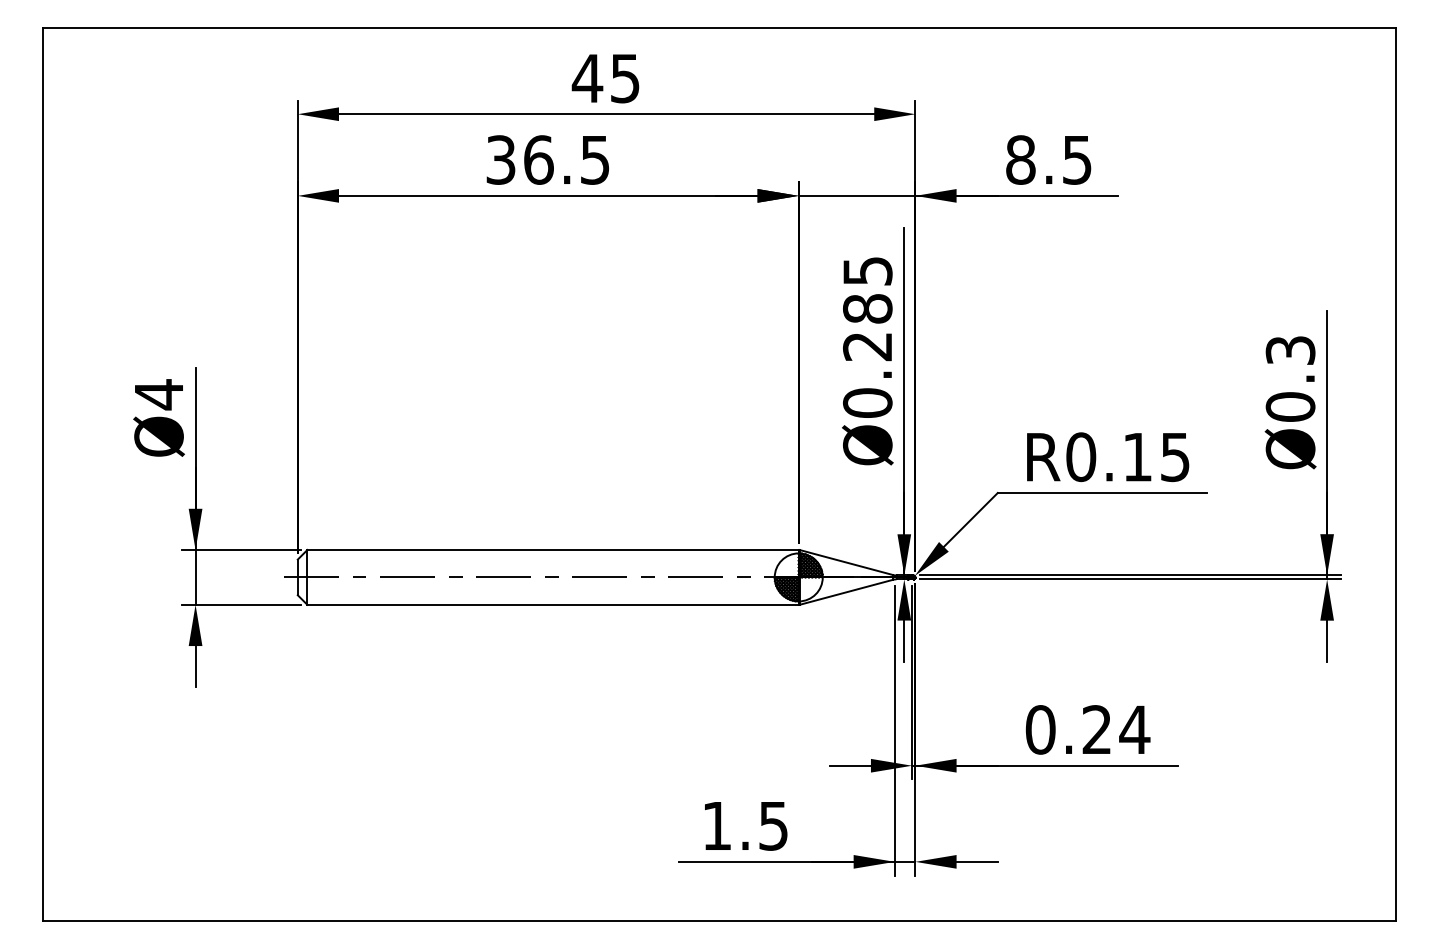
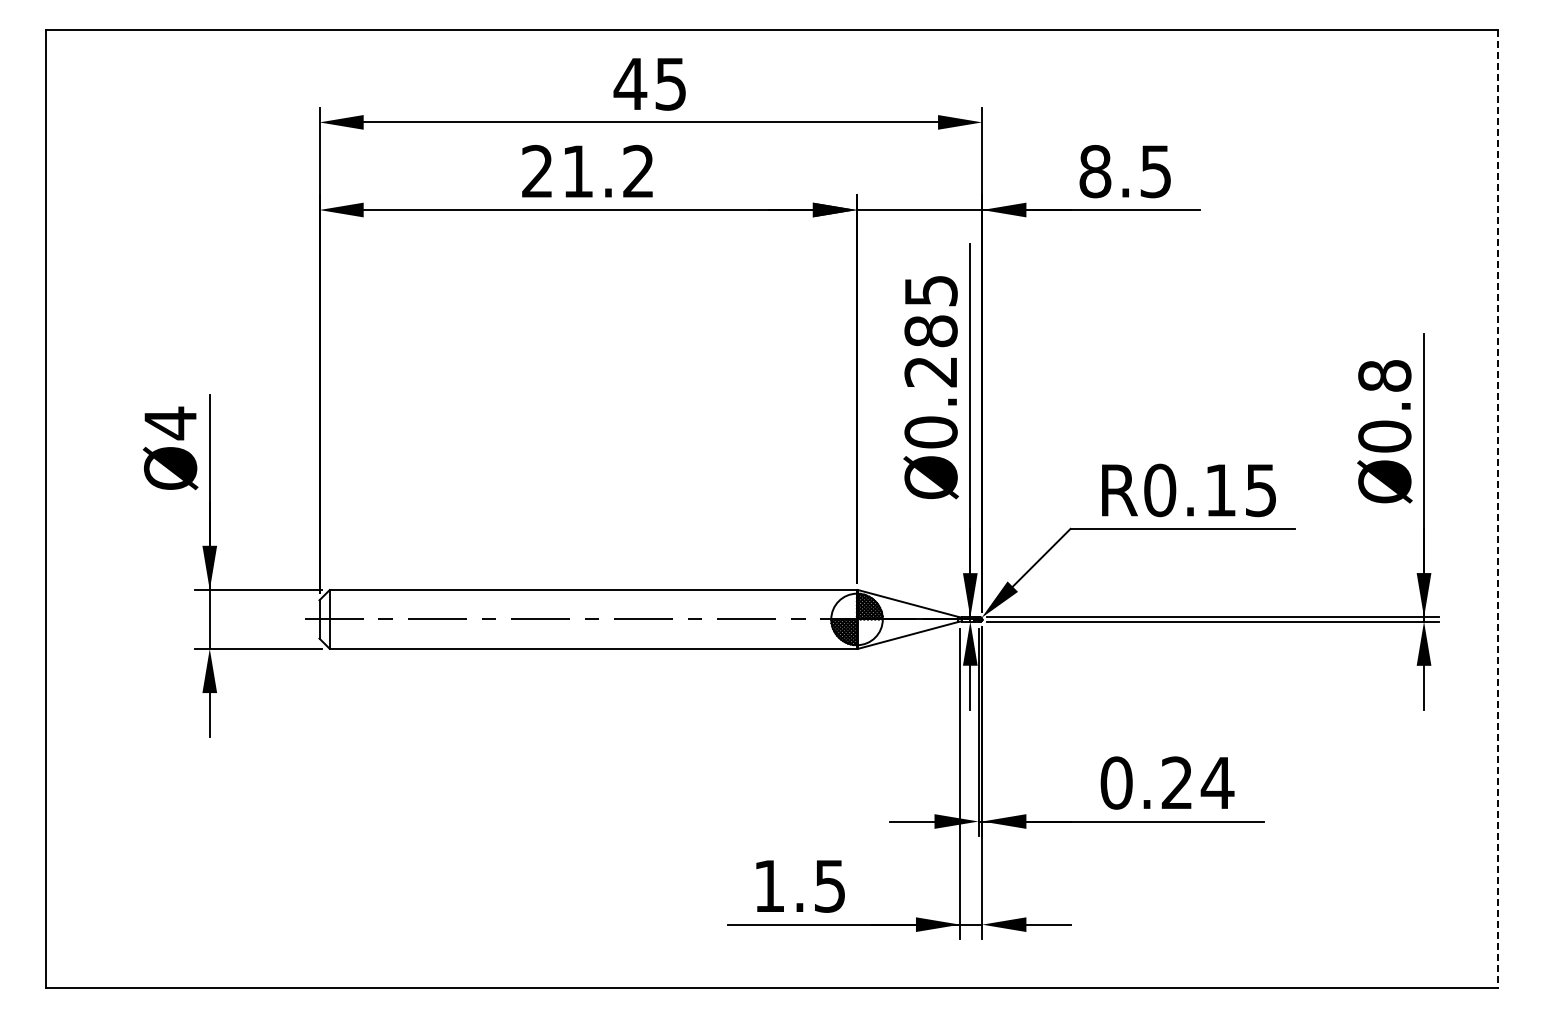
text: (547, 159) -> (587, 171), 36.5 -> 21.2
text: (1290, 350) -> (1384, 375), Ø0.3 -> Ø0.8
line: (1395, 474) -> (1497, 509), solid -> dashed

